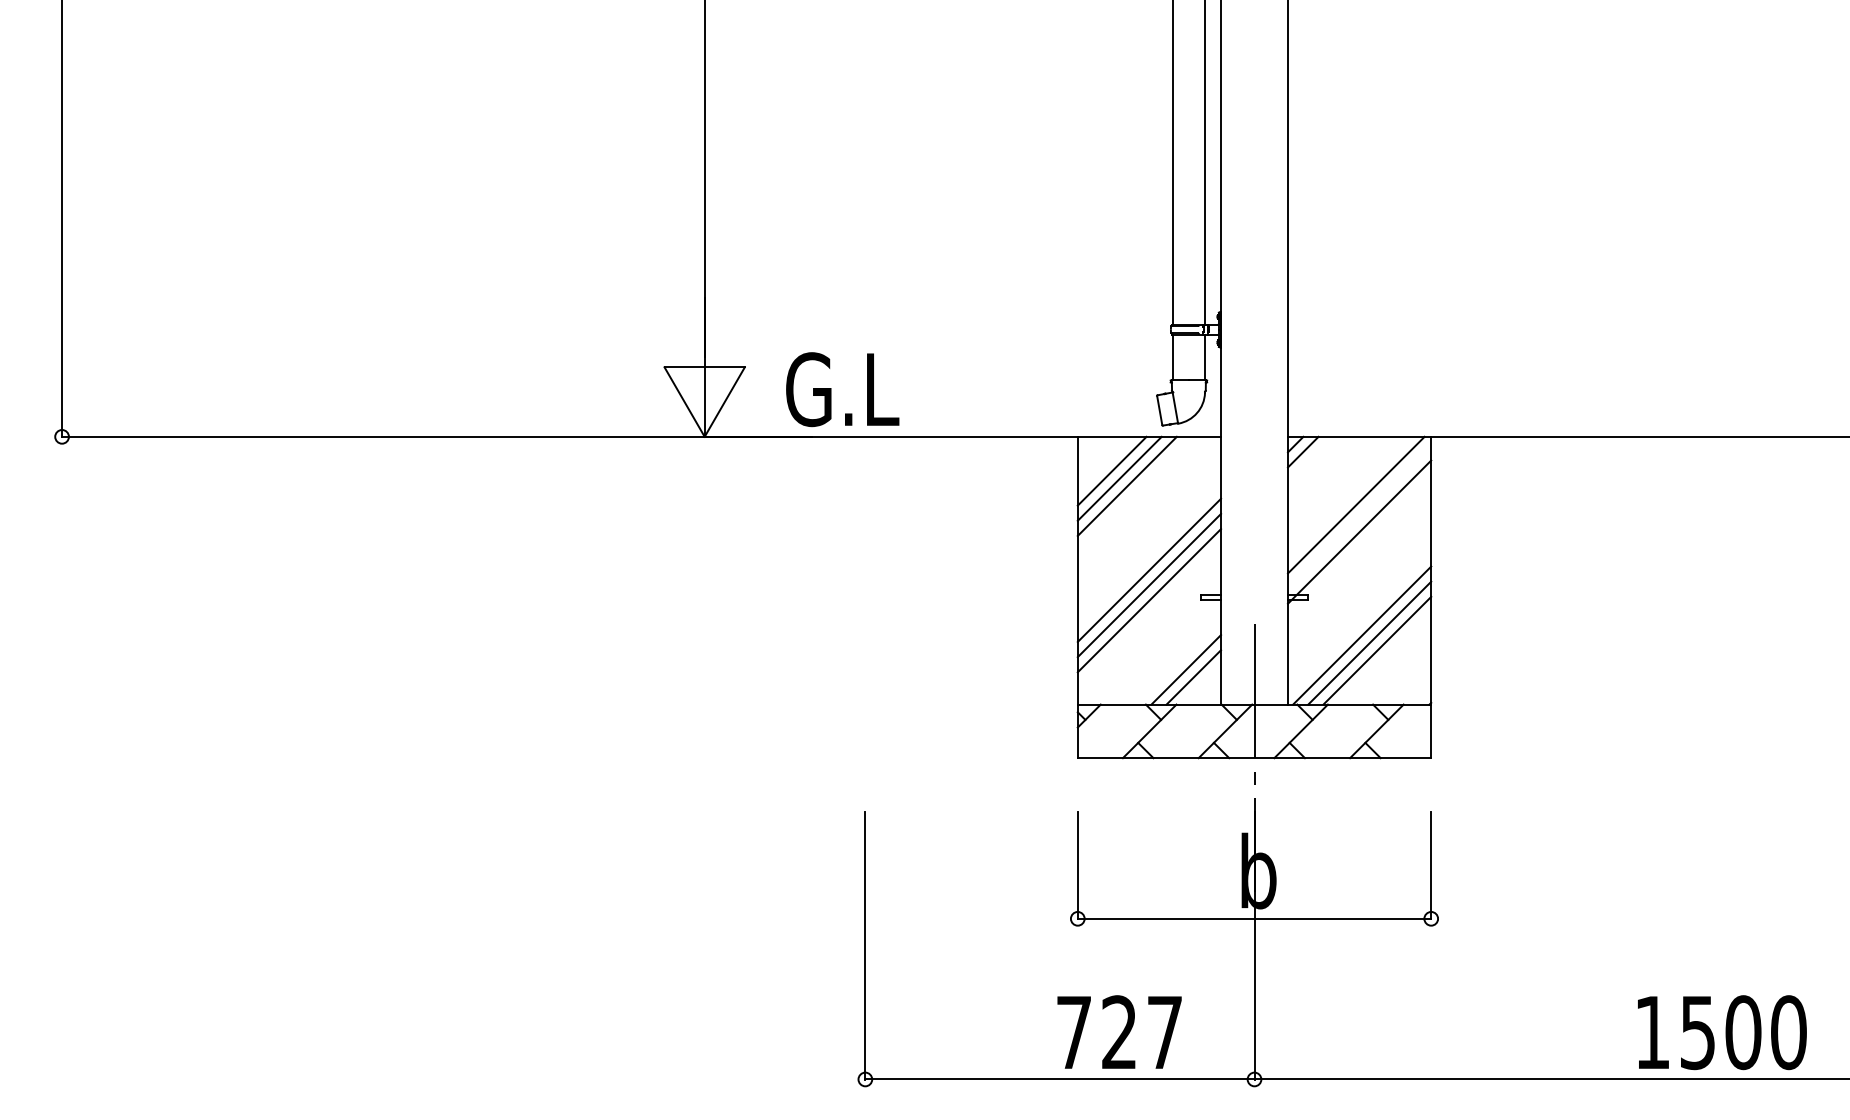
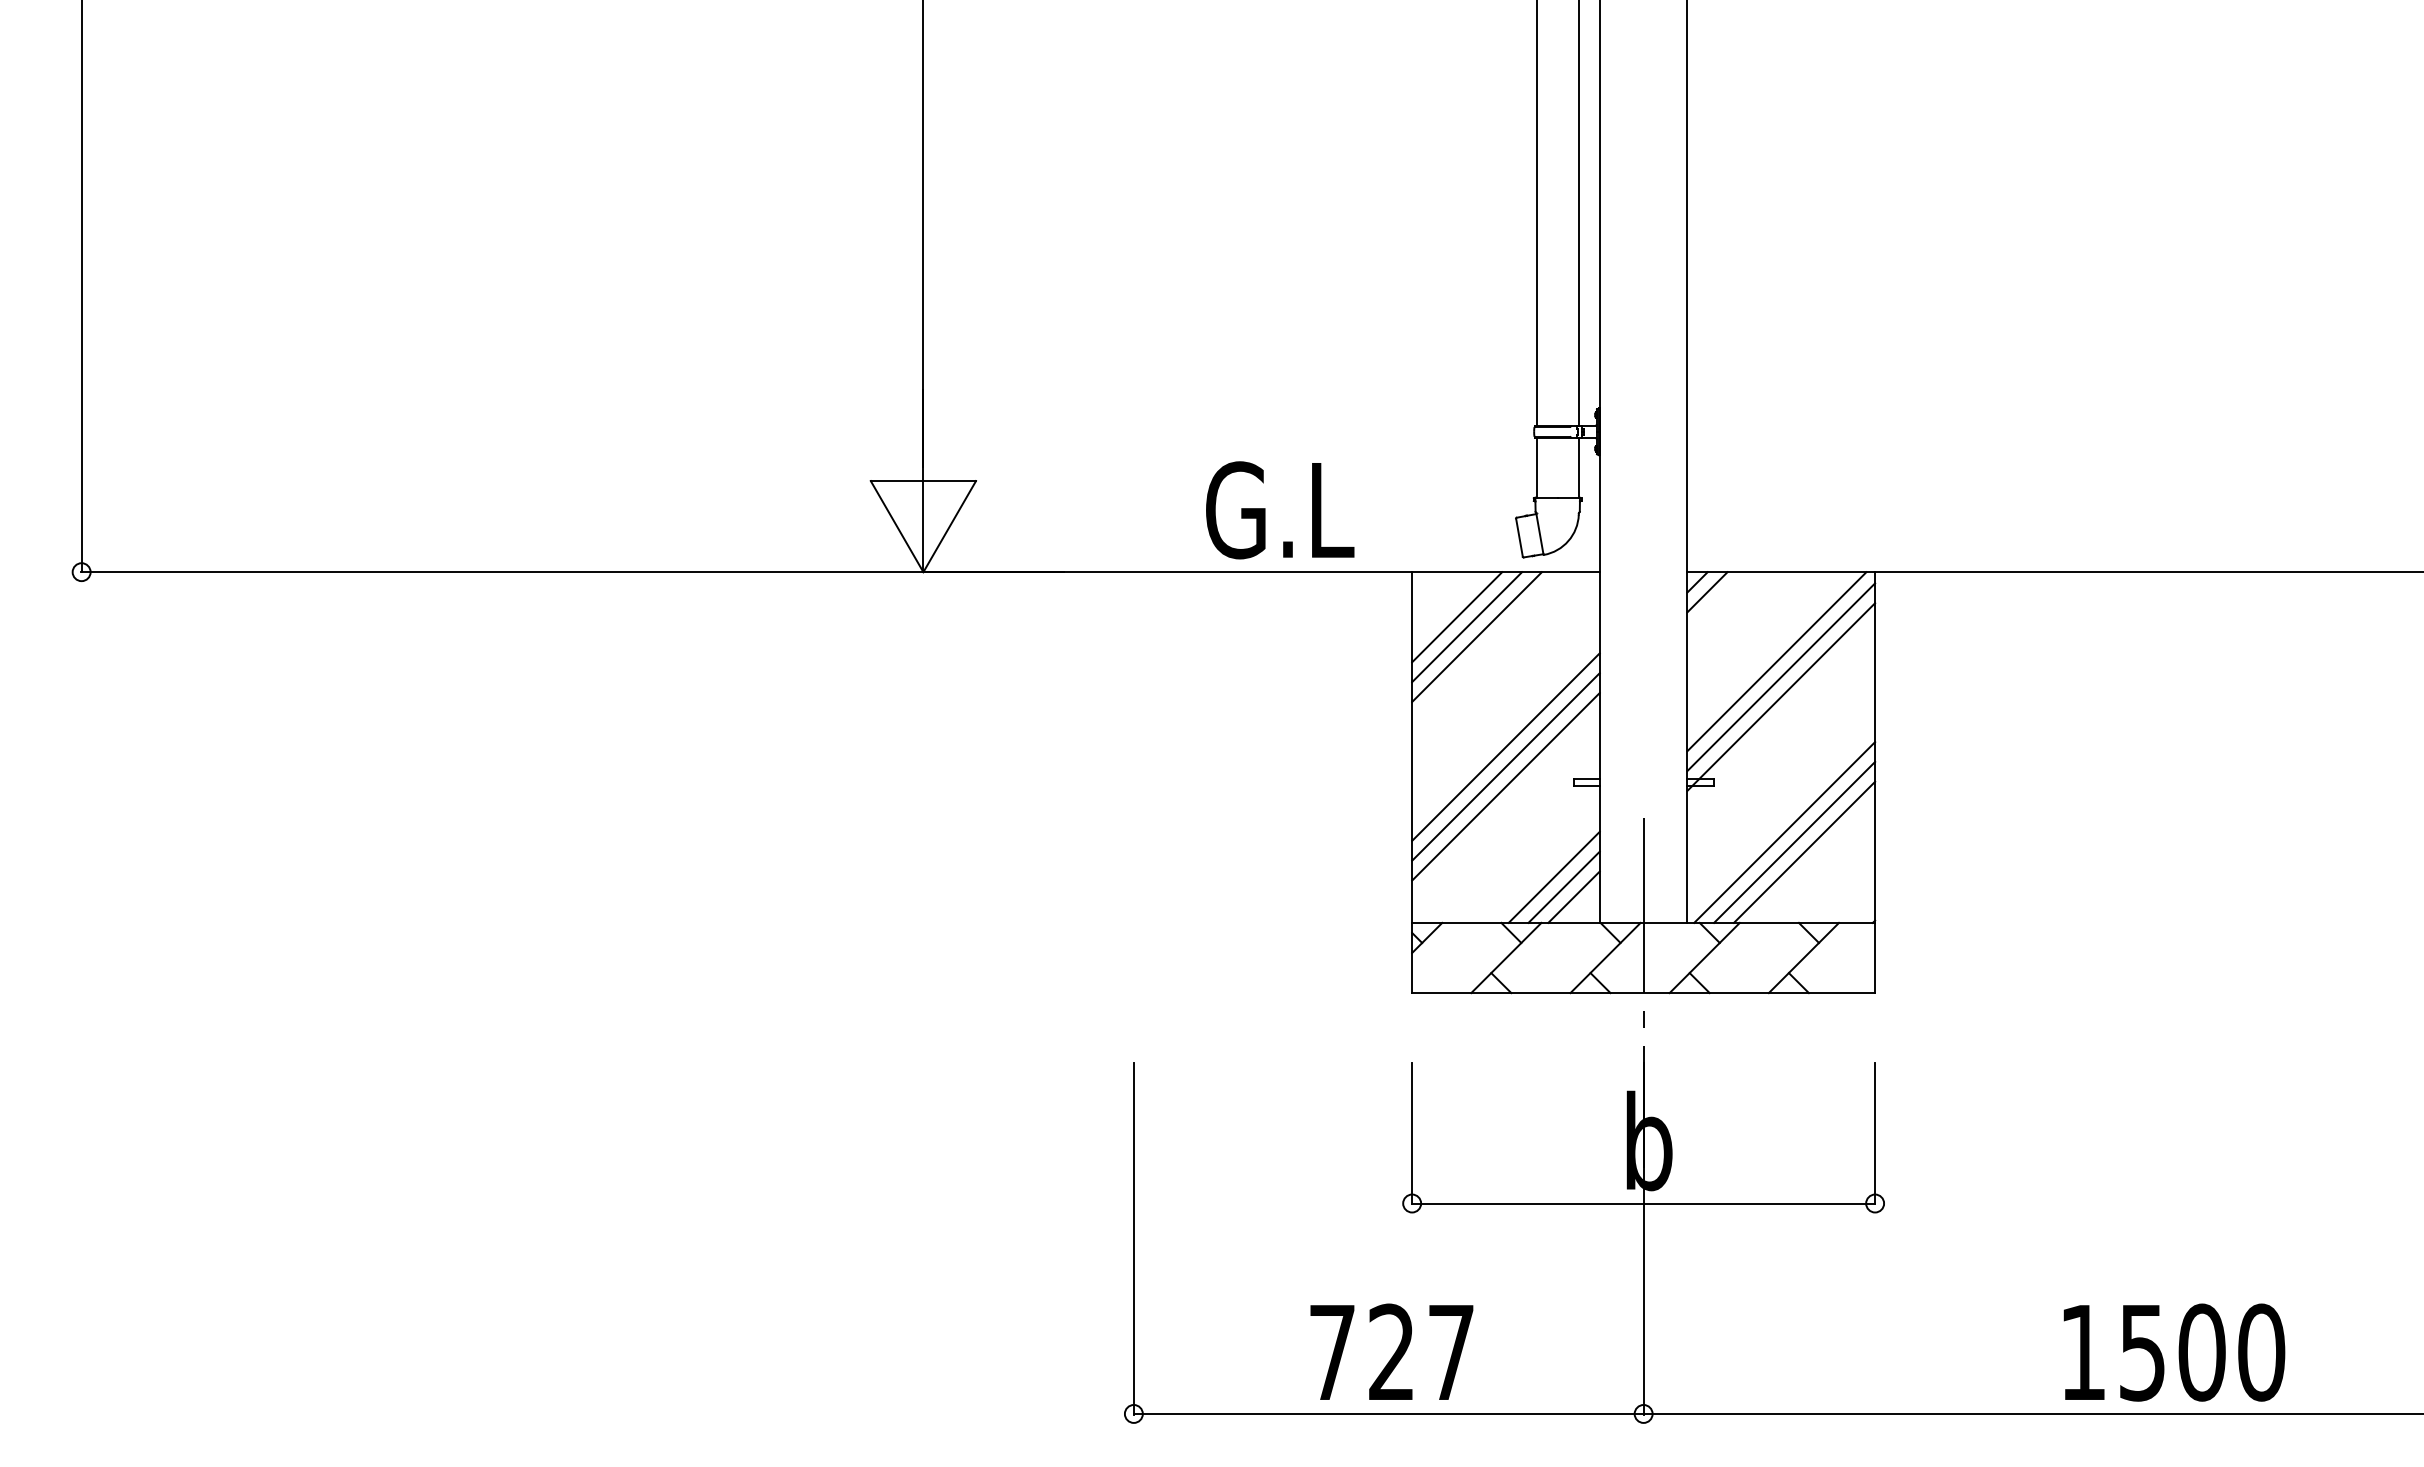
text: (842, 389) -> (1280, 510), moved
line: (1359, 516) -> (1781, 676), added
line: (1200, 684) -> (1573, 896), added
text: (1119, 1031) -> (1391, 1351), moved
text: (1722, 1032) -> (2174, 1352), moved

